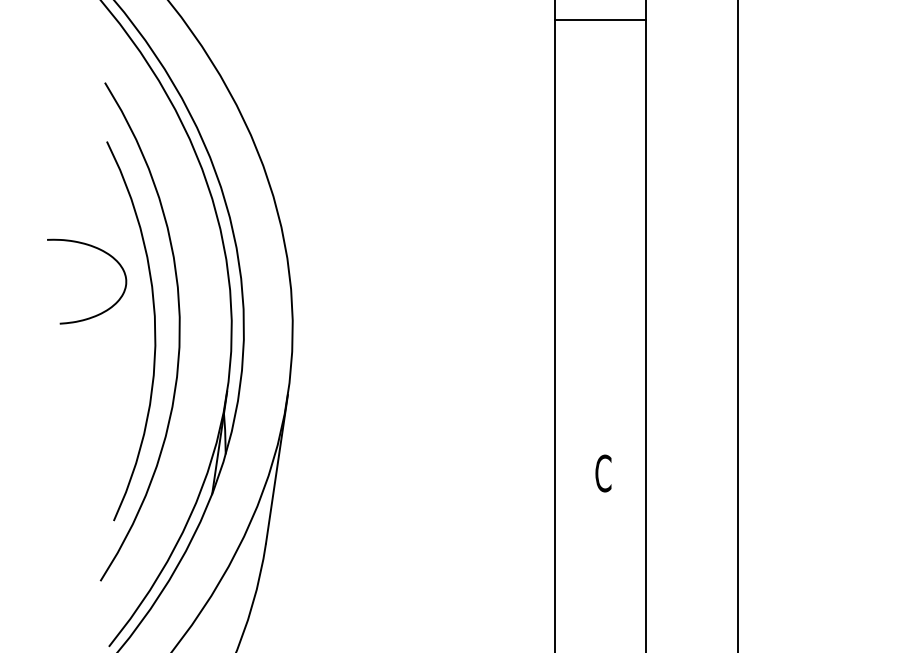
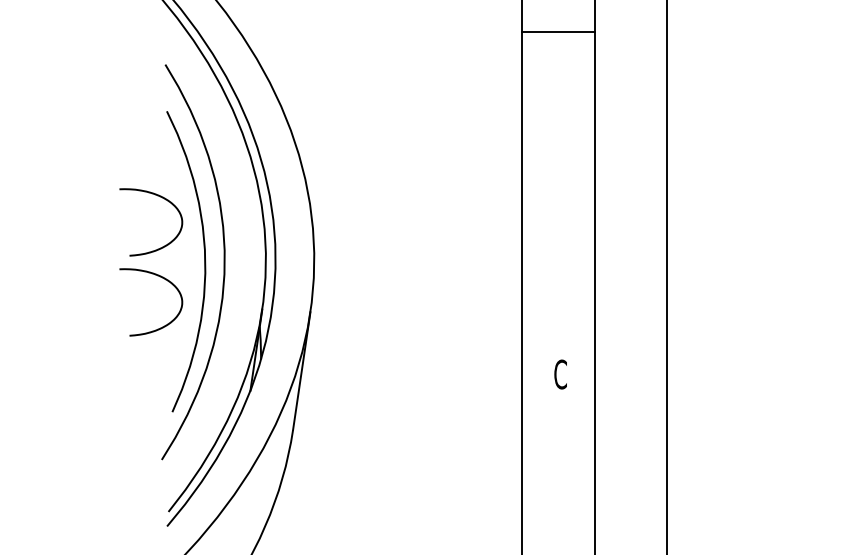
line: (600, 20) -> (558, 32), moved
curve: (105, 354) -> (165, 280), added

